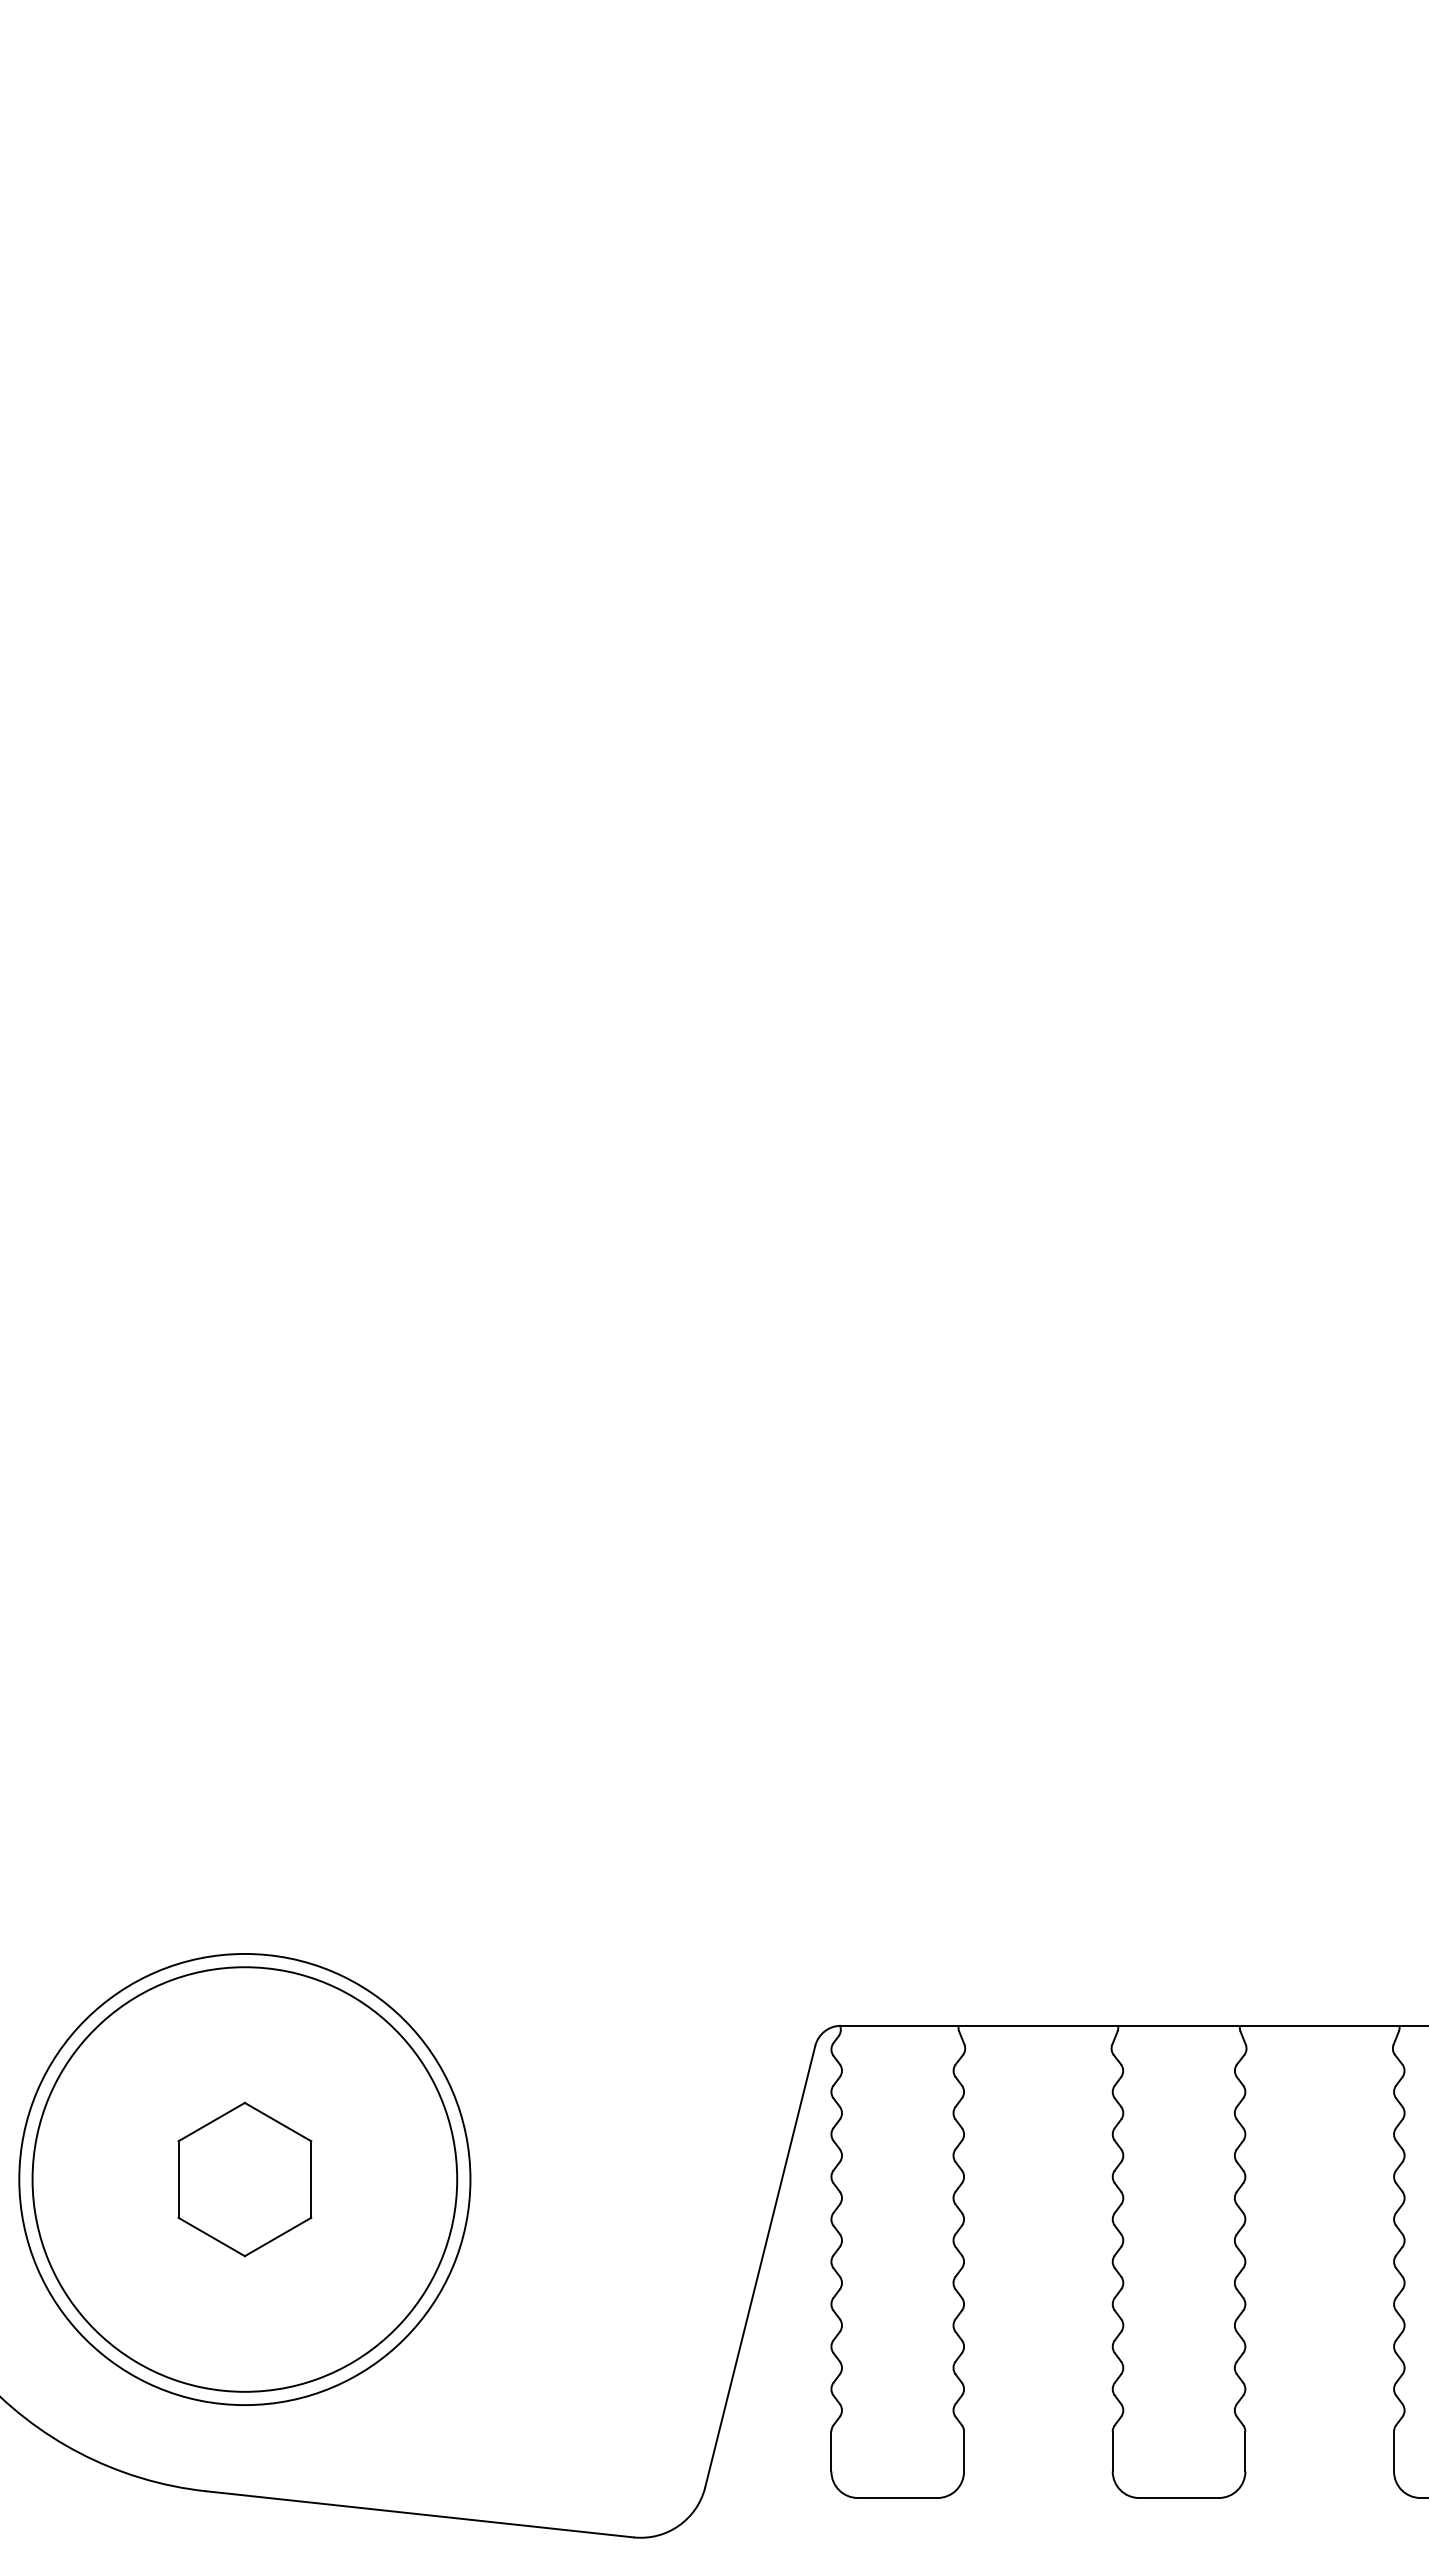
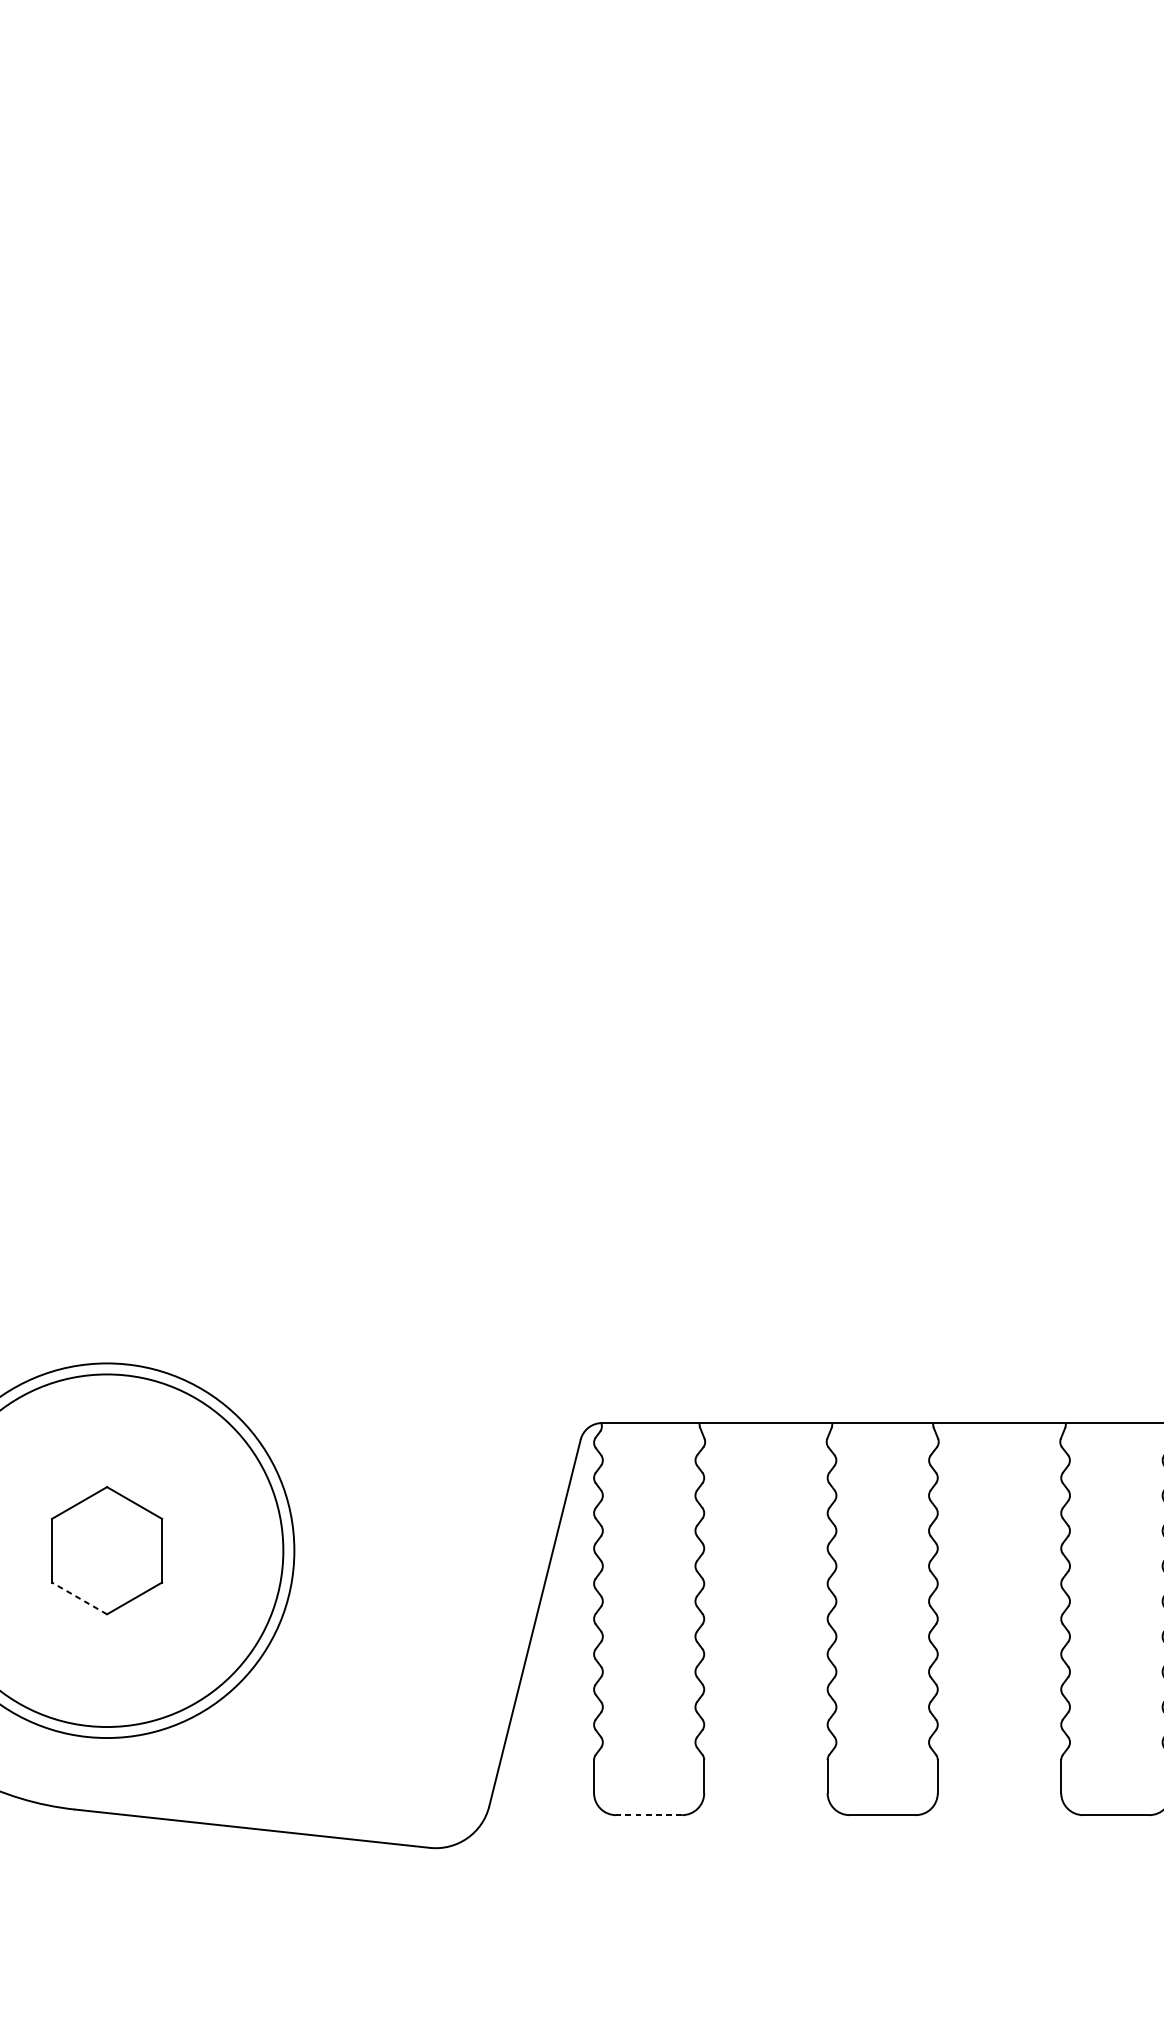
line: (211, 2236) -> (79, 1598), solid -> dashed
line: (897, 2498) -> (648, 1815), solid -> dashed

